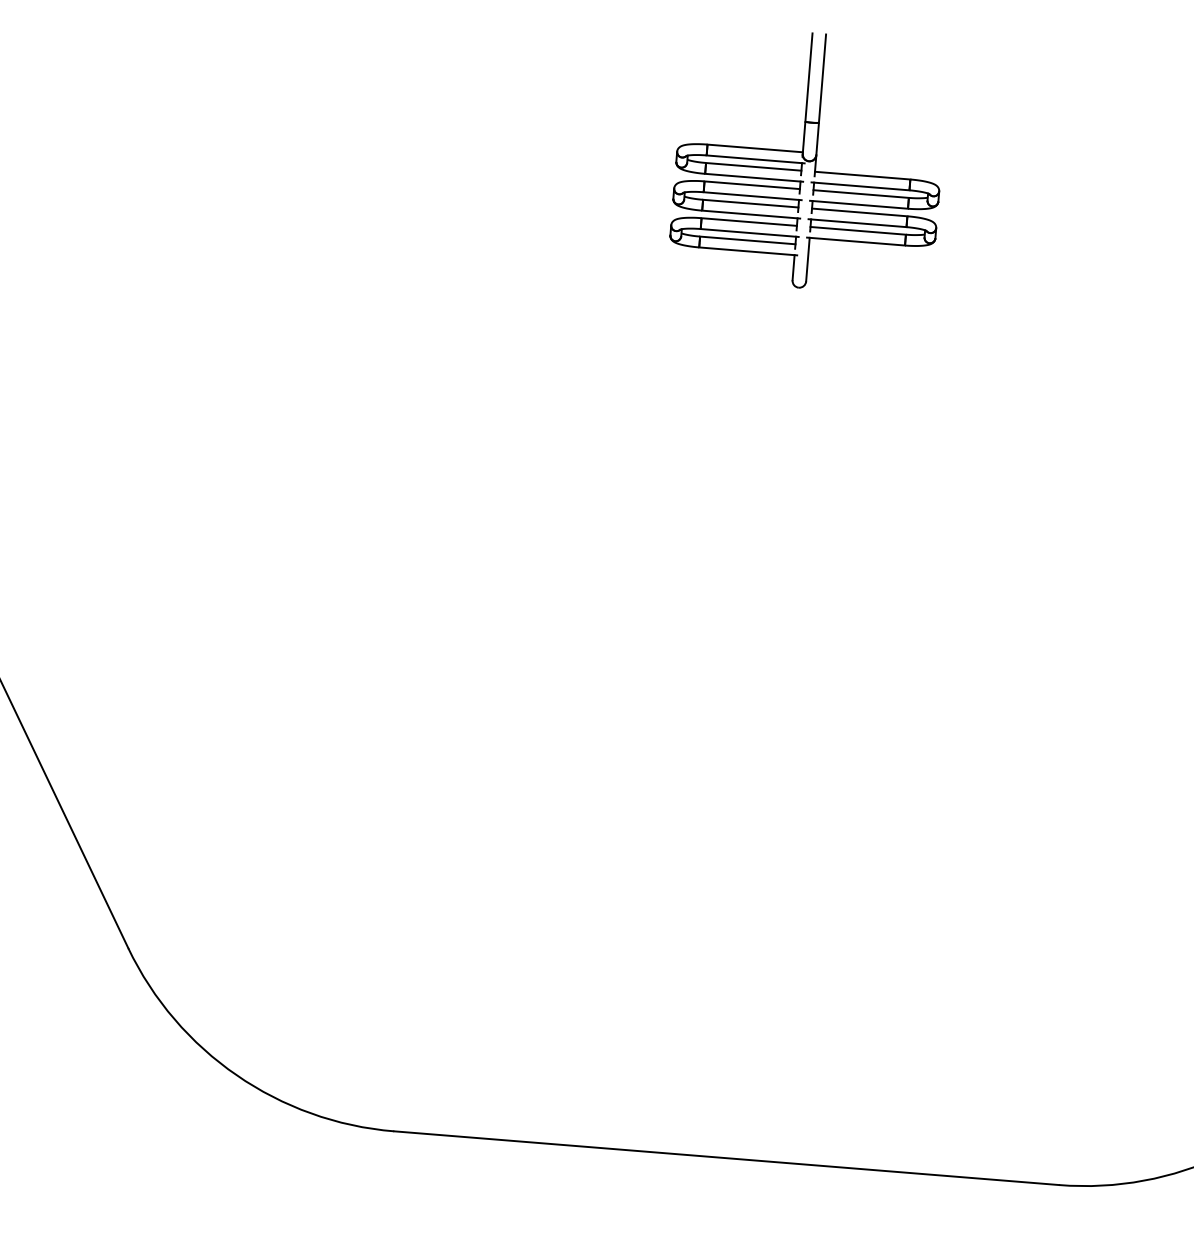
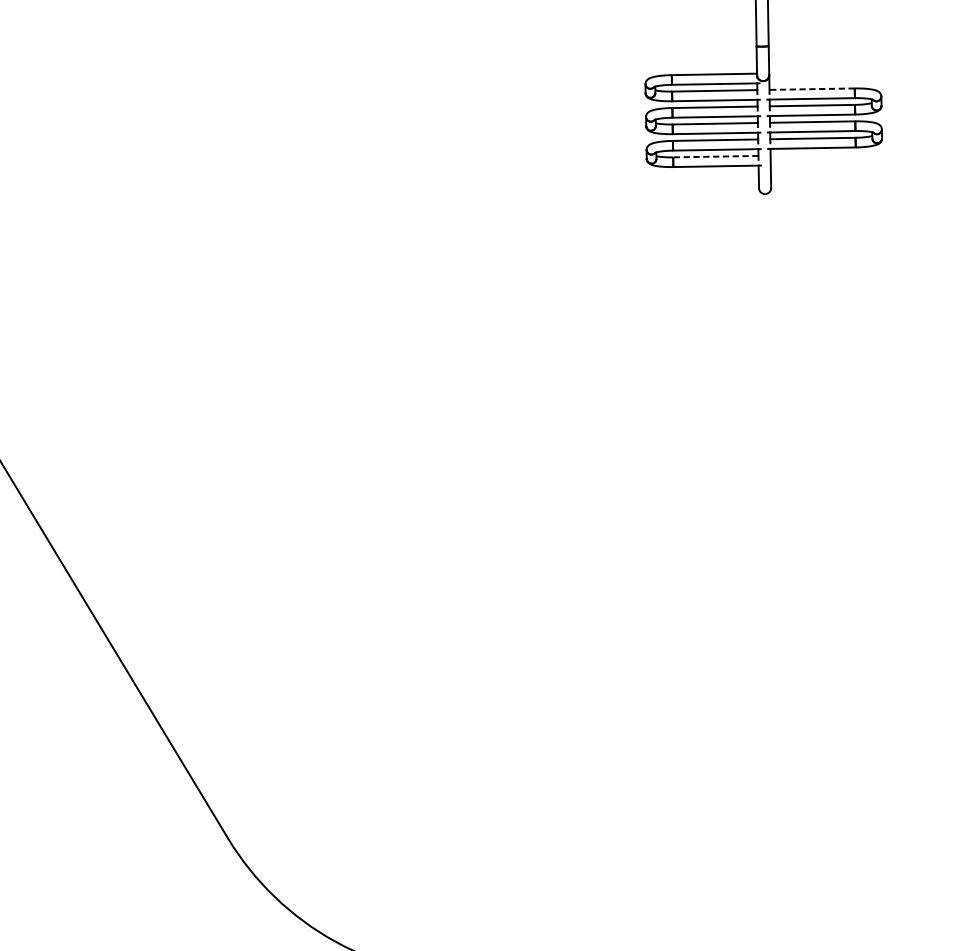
line: (862, 175) -> (811, 89), solid -> dashed
line: (747, 240) -> (715, 156), solid -> dashed

